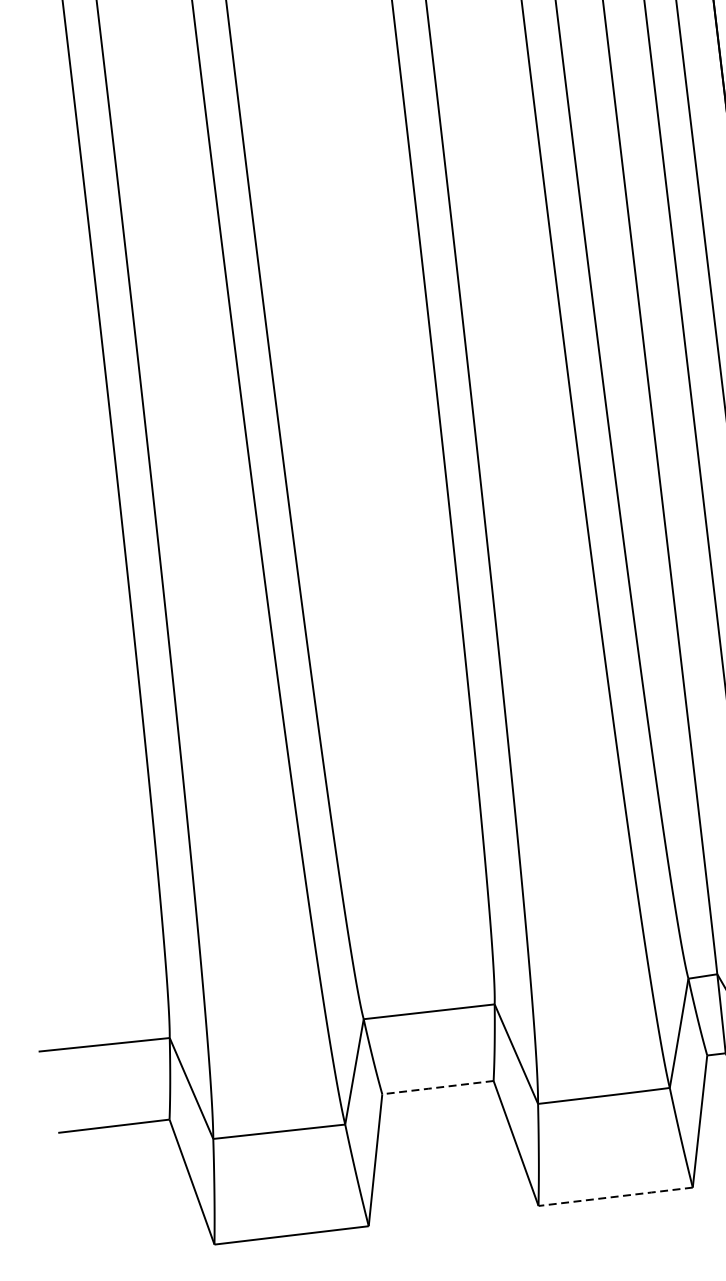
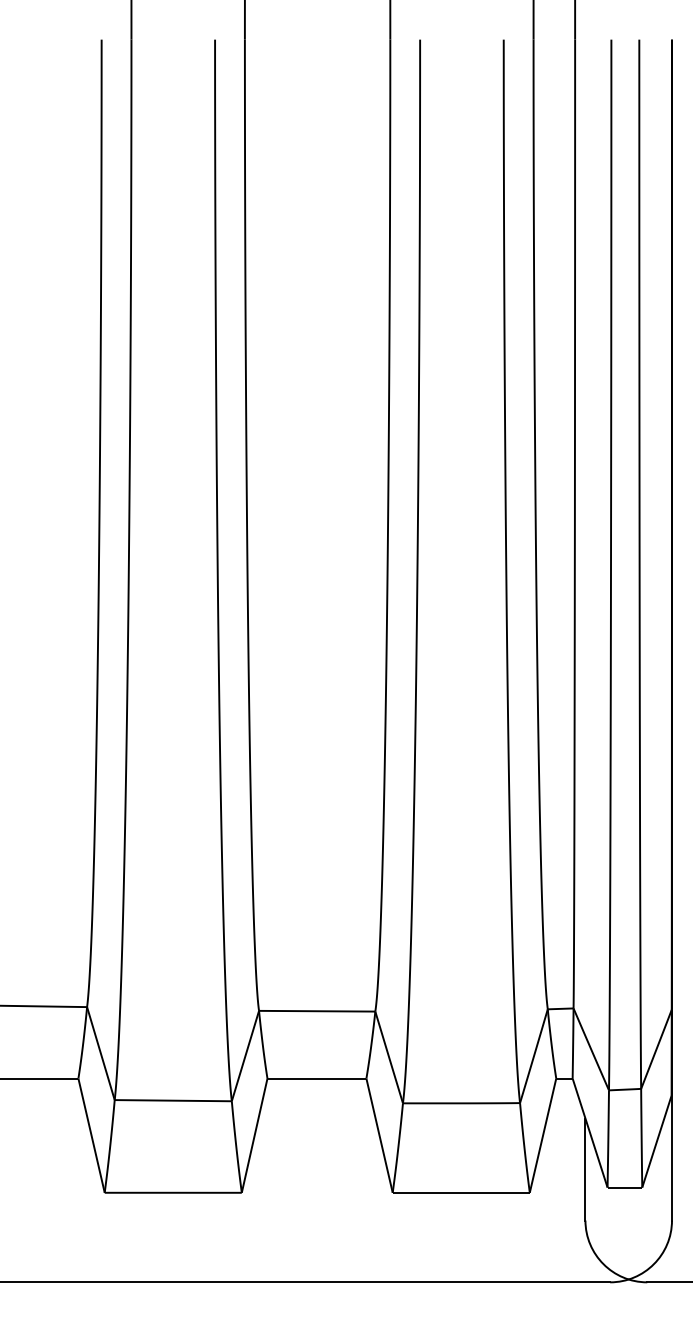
line: (438, 1087) -> (317, 1078), dashed -> solid
line: (615, 1196) -> (461, 1192), dashed -> solid

